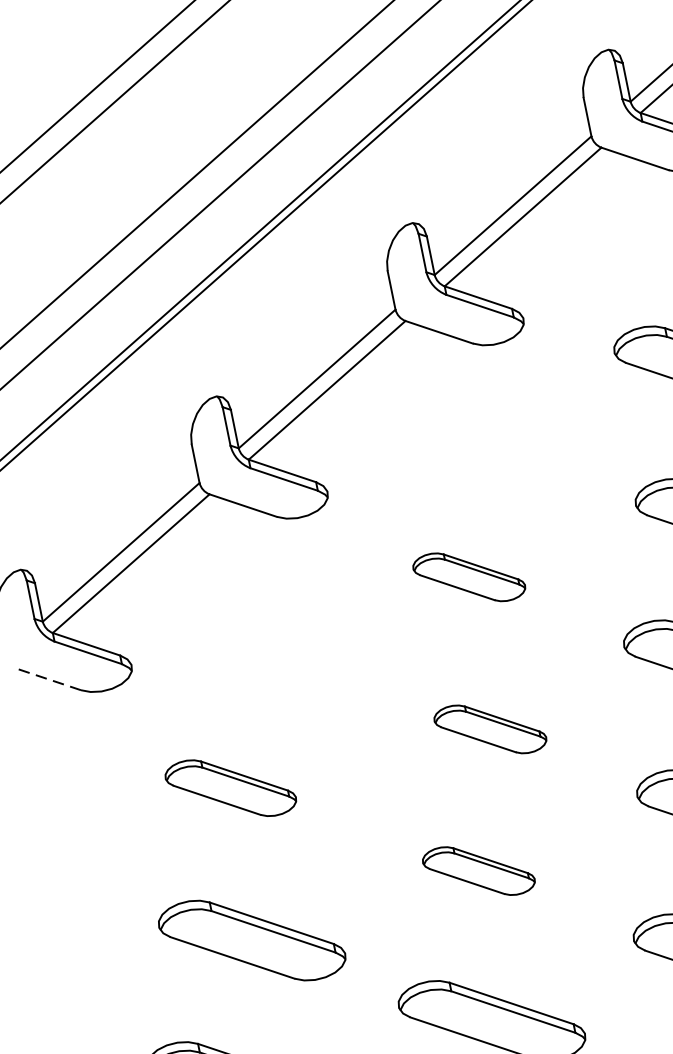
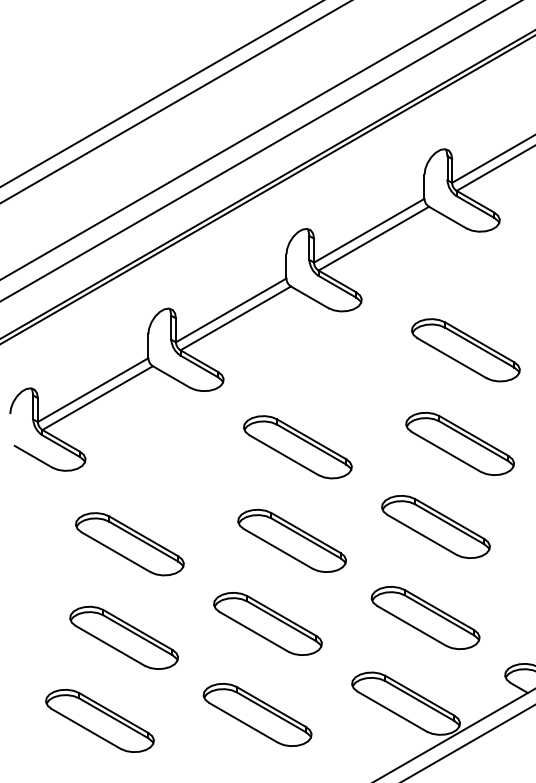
part: (468, 577) -> (297, 447), size x1.67
line: (47, 678) -> (33, 456), dashed -> solid
part: (489, 729) -> (291, 540), size x1.67
part: (230, 788) -> (129, 544), size x1.43
part: (477, 870) -> (267, 623), size x1.67

